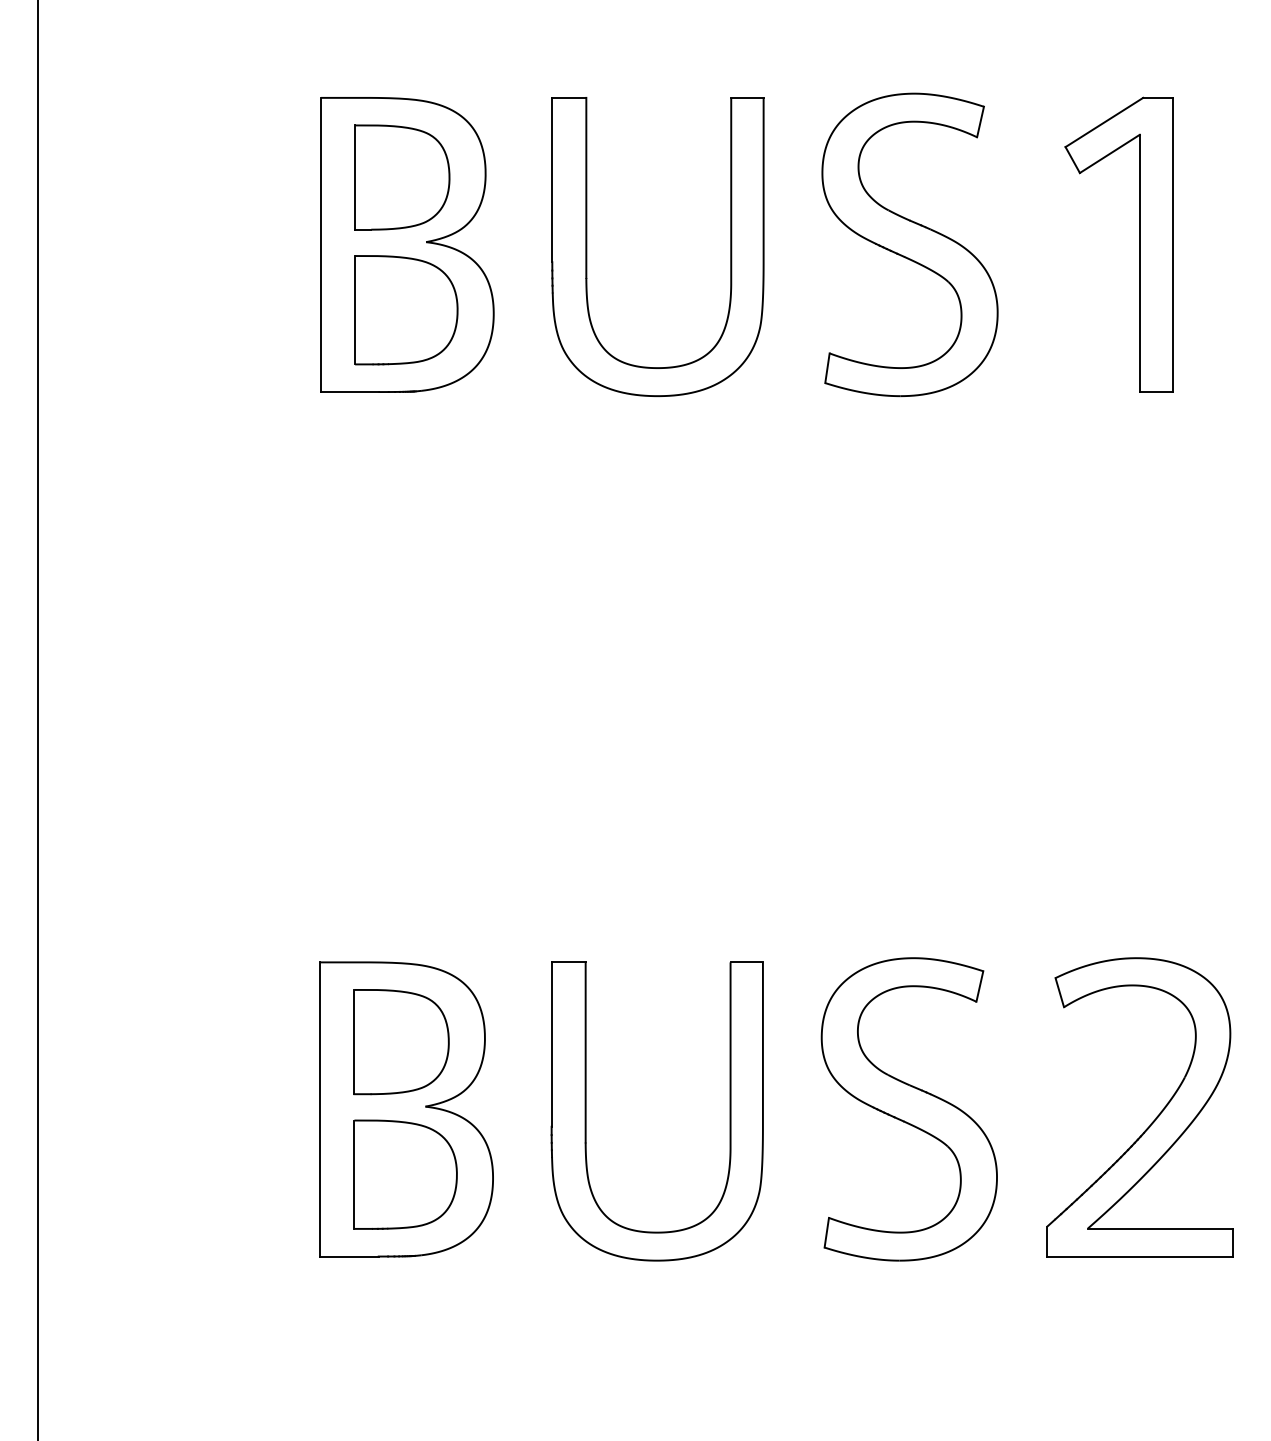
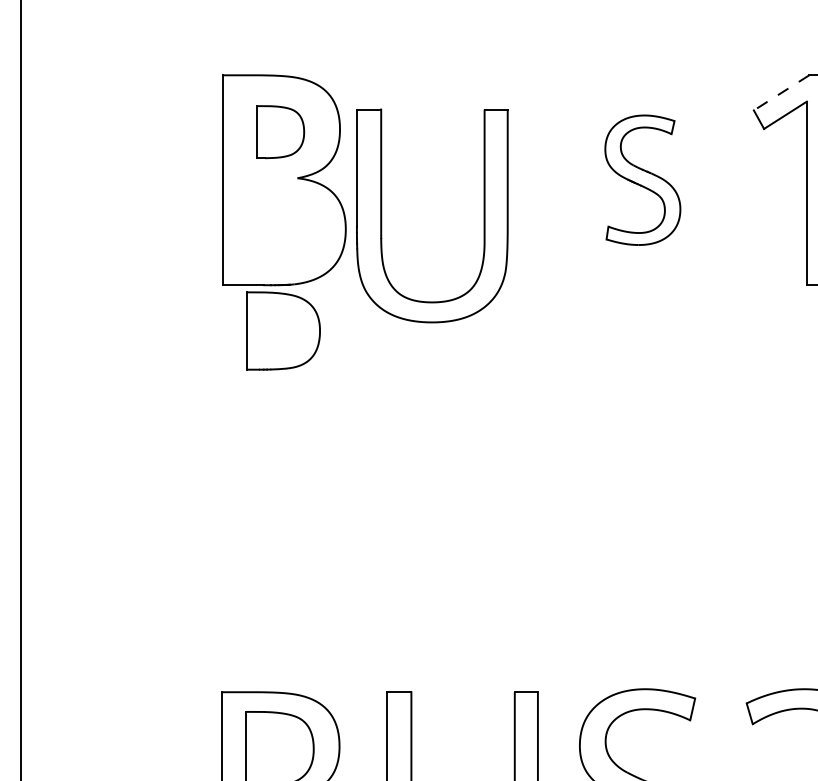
line: (1104, 122) -> (781, 92), solid -> dashed
part: (402, 177) -> (280, 132), size x0.7
part: (909, 244) -> (642, 179), size x0.6
part: (587, 246) -> (382, 215), moved
part: (406, 310) -> (283, 331), moved

